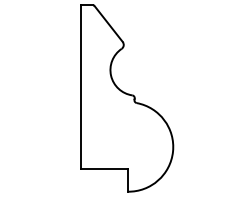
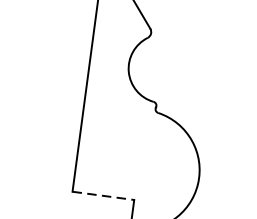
line: (105, 169) -> (104, 196), solid -> dashed

